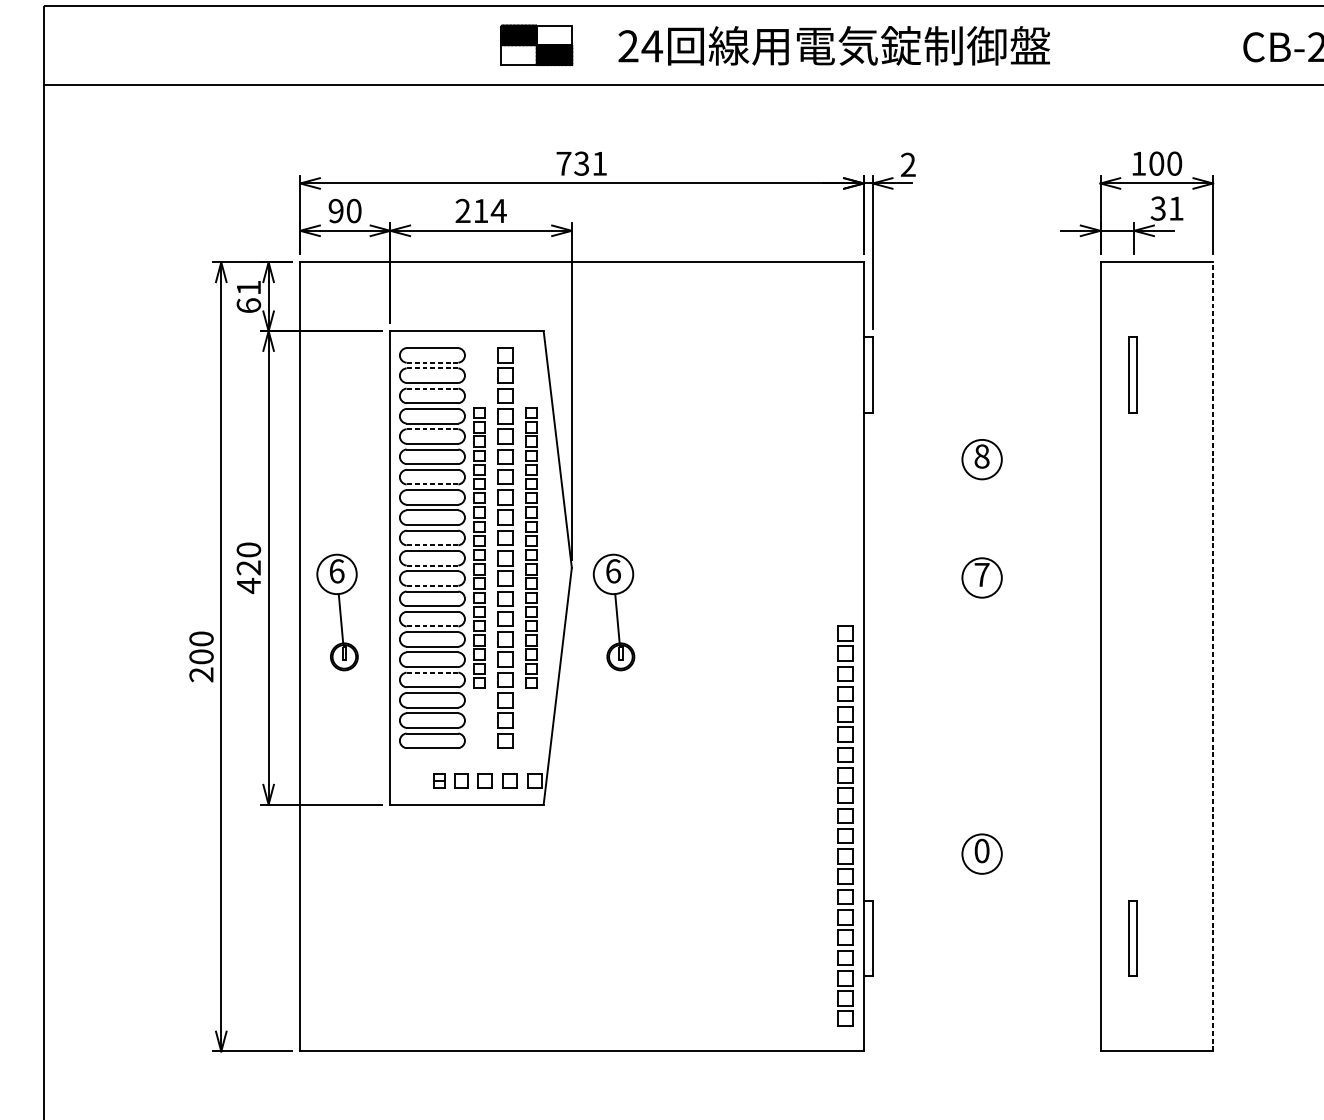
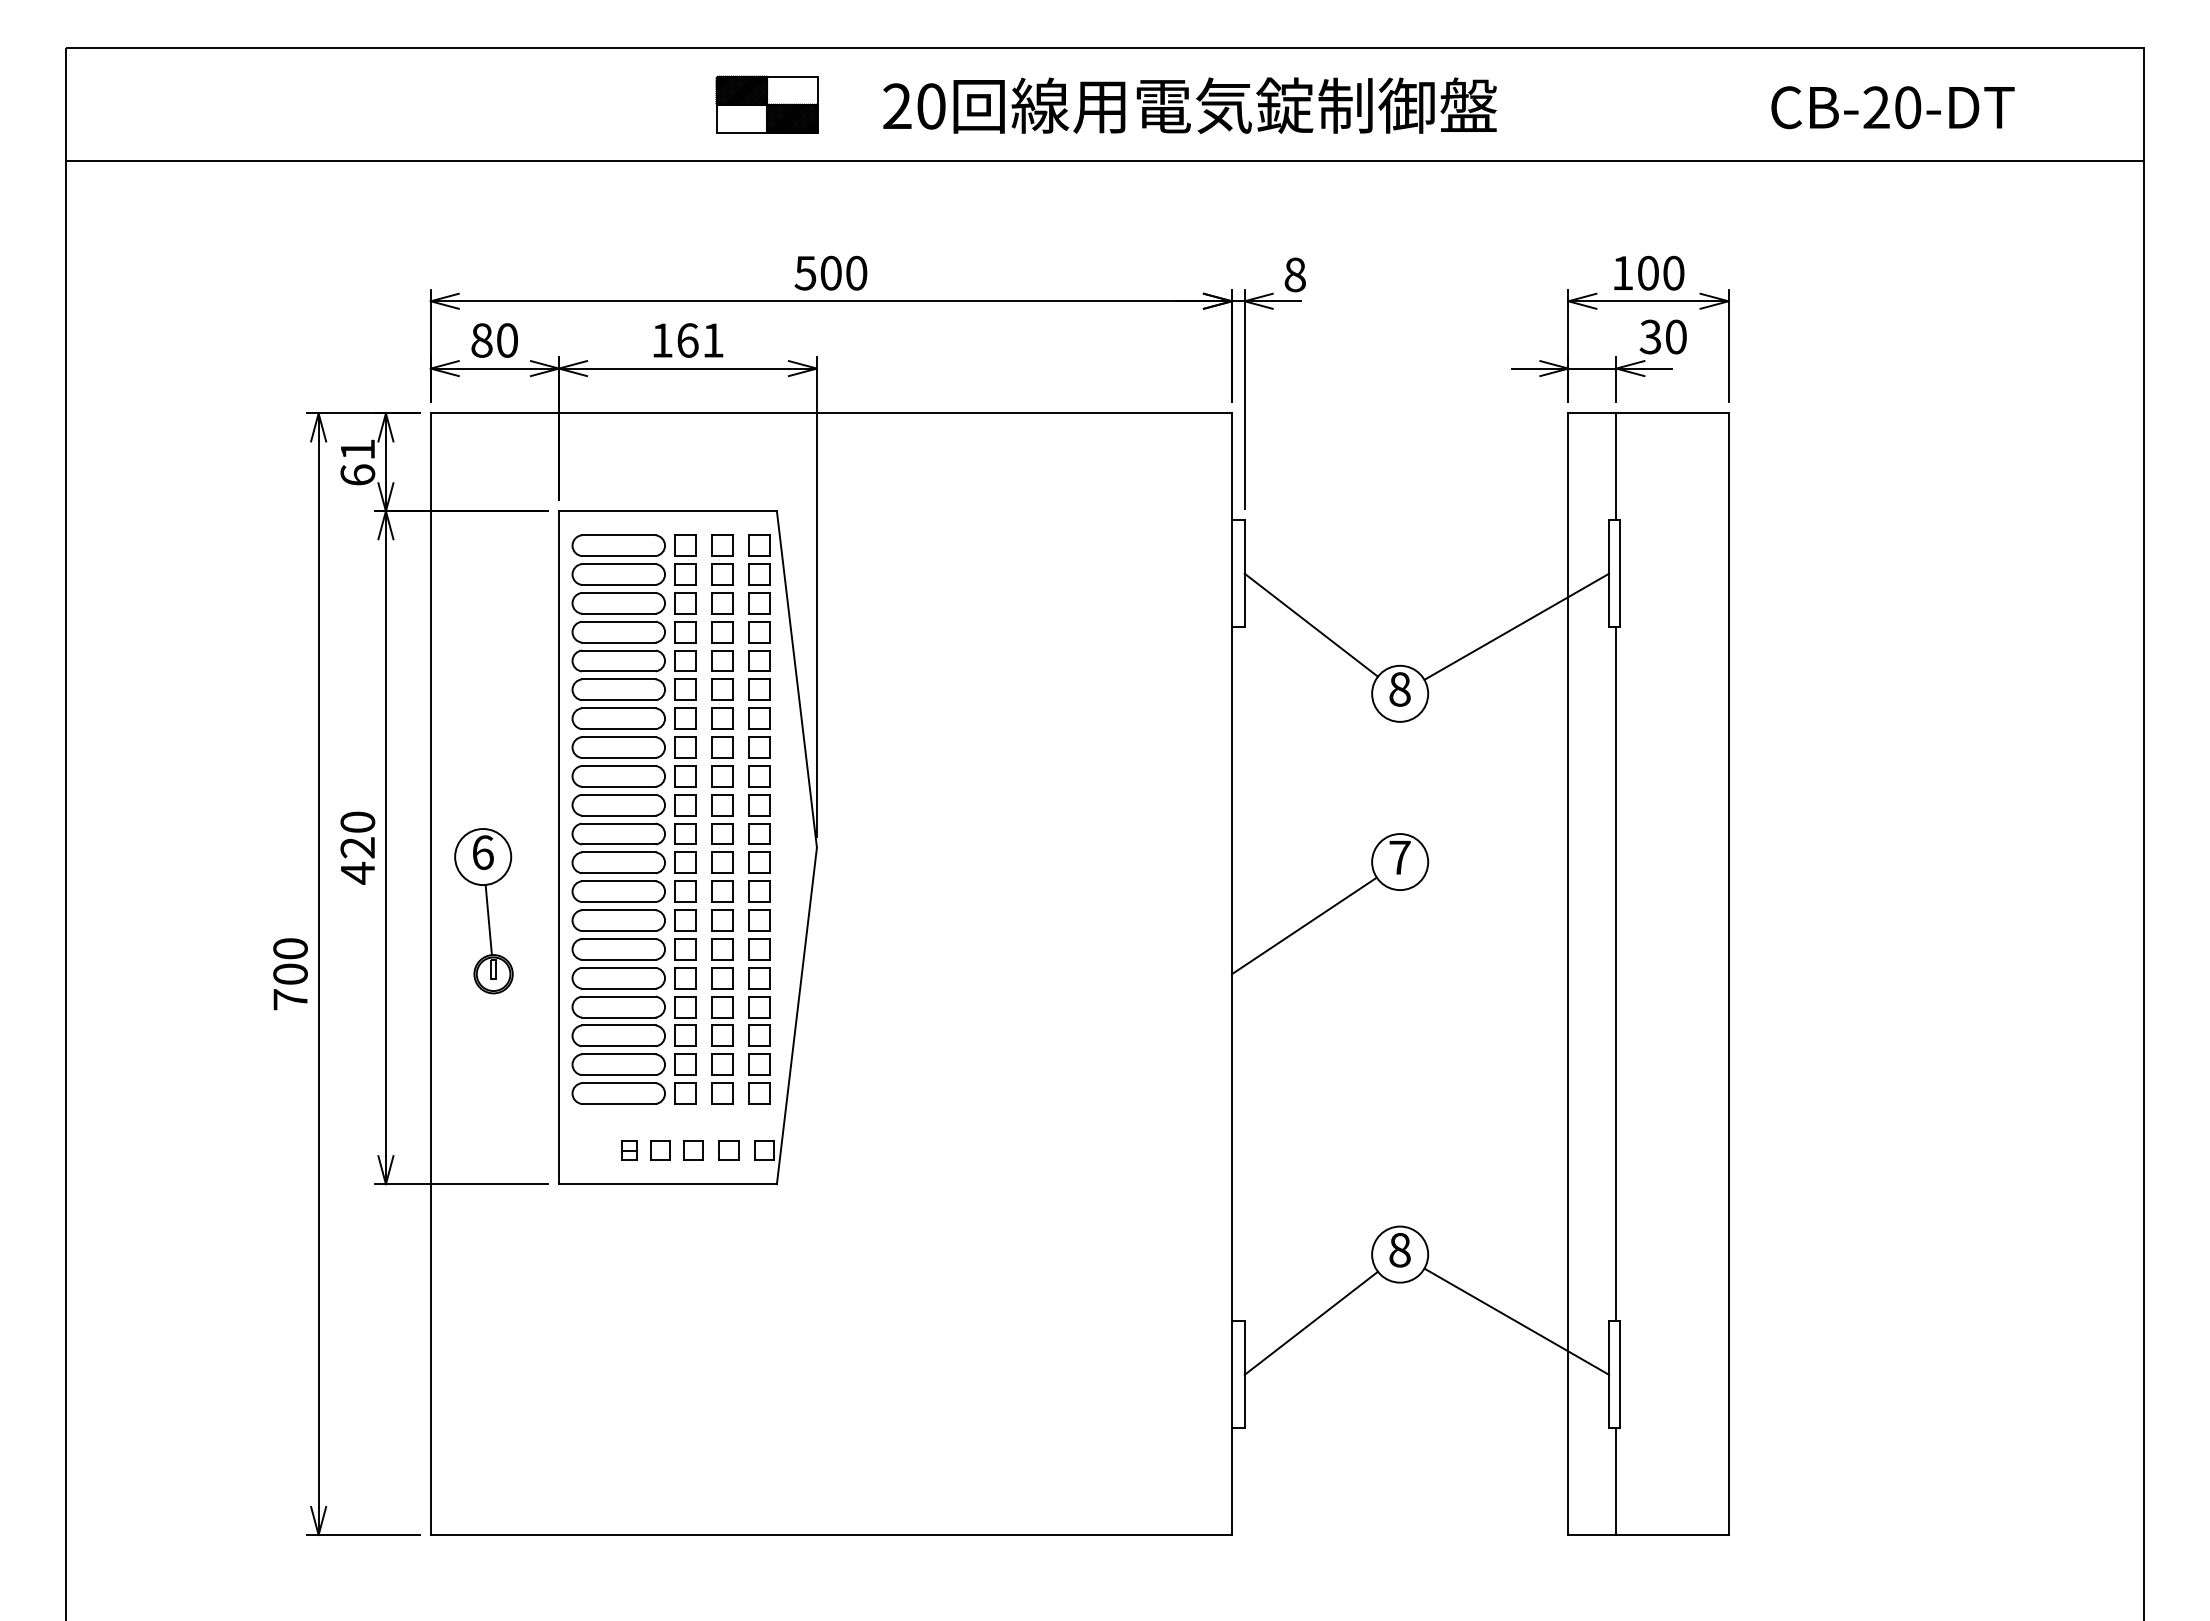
text: (651, 46) -> (930, 106), 24 -> 20
text: (581, 163) -> (830, 272), 731 -> 500
text: (907, 164) -> (1294, 274), 2 -> 8
text: (1176, 208) -> (1676, 336), 31 -> 30
text: (335, 211) -> (481, 340), 90 -> 80
text: (480, 211) -> (687, 340), 214 -> 161
line: (1134, 299) -> (1616, 466), added
line: (432, 363) -> (618, 556), dashed -> solid
line: (432, 368) -> (618, 564), dashed -> solid
line: (432, 388) -> (618, 592), dashed -> solid
line: (919, 410) -> (1310, 624), added
line: (1063, 412) -> (1516, 626), added
line: (432, 429) -> (618, 650), dashed -> solid
line: (432, 484) -> (618, 729), dashed -> solid
line: (432, 545) -> (618, 815), dashed -> solid
part: (479, 548) -> (685, 819), size x1.43
part: (531, 548) -> (759, 819), size x1.43
line: (432, 565) -> (618, 844), dashed -> solid
line: (432, 586) -> (618, 873), dashed -> solid
part: (613, 612) -> (876, 911), removed
line: (914, 622) -> (1303, 925), added
line: (432, 626) -> (618, 930), dashed -> solid
line: (1134, 657) -> (1616, 974), added
line: (1213, 657) -> (1728, 974), dashed -> solid
line: (432, 672) -> (618, 996), dashed -> solid
text: (201, 674) -> (290, 999), 200 -> 700
part: (845, 825) -> (1205, 1214), removed
text: (981, 850) -> (1399, 1249), 0 -> 8
line: (919, 901) -> (1310, 1322), added
line: (1063, 901) -> (1516, 1321), added
line: (1134, 1013) -> (1616, 1481), added

